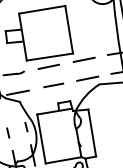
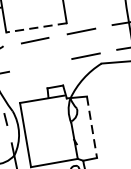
line: (49, 57) -> (36, 28), solid -> dashed
line: (53, 85) -> (41, 65), removed
line: (92, 133) -> (92, 127), solid -> dashed

